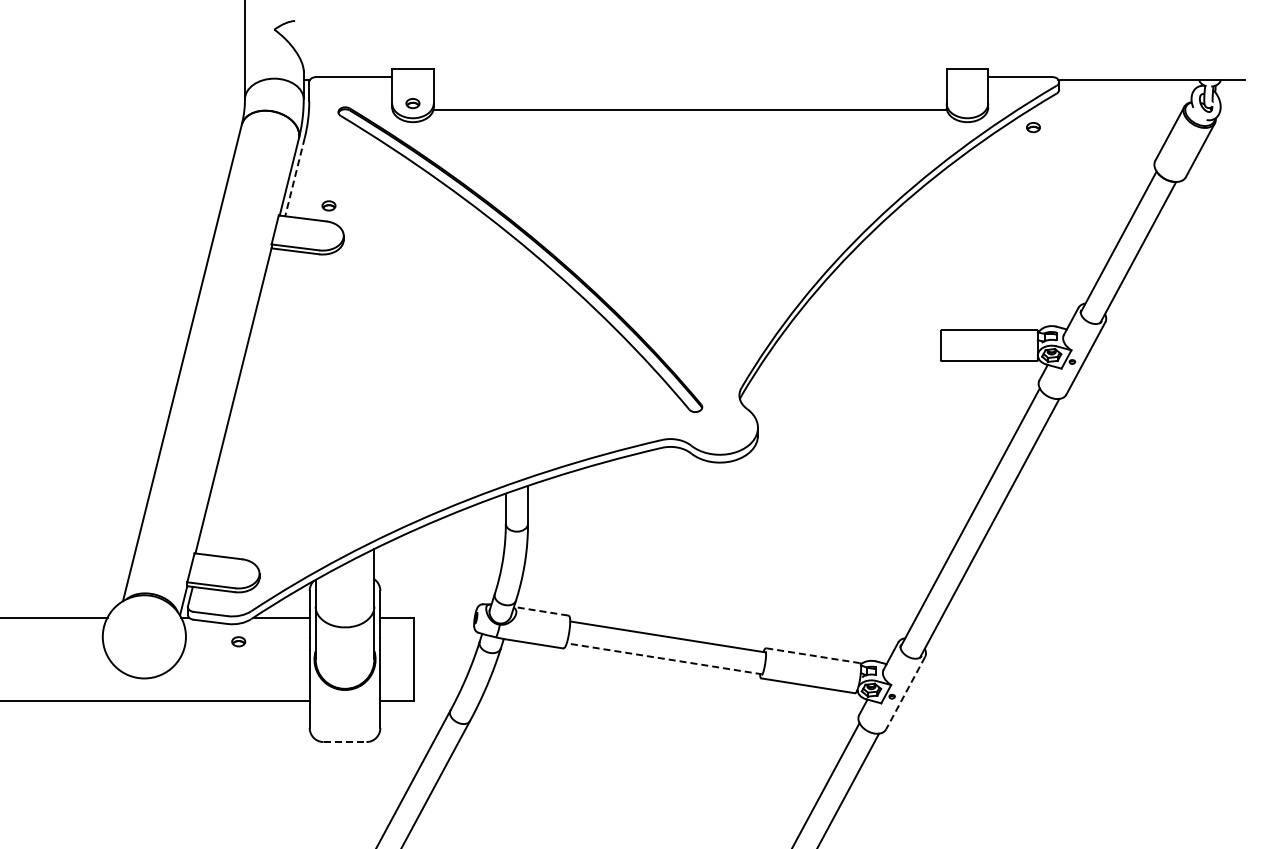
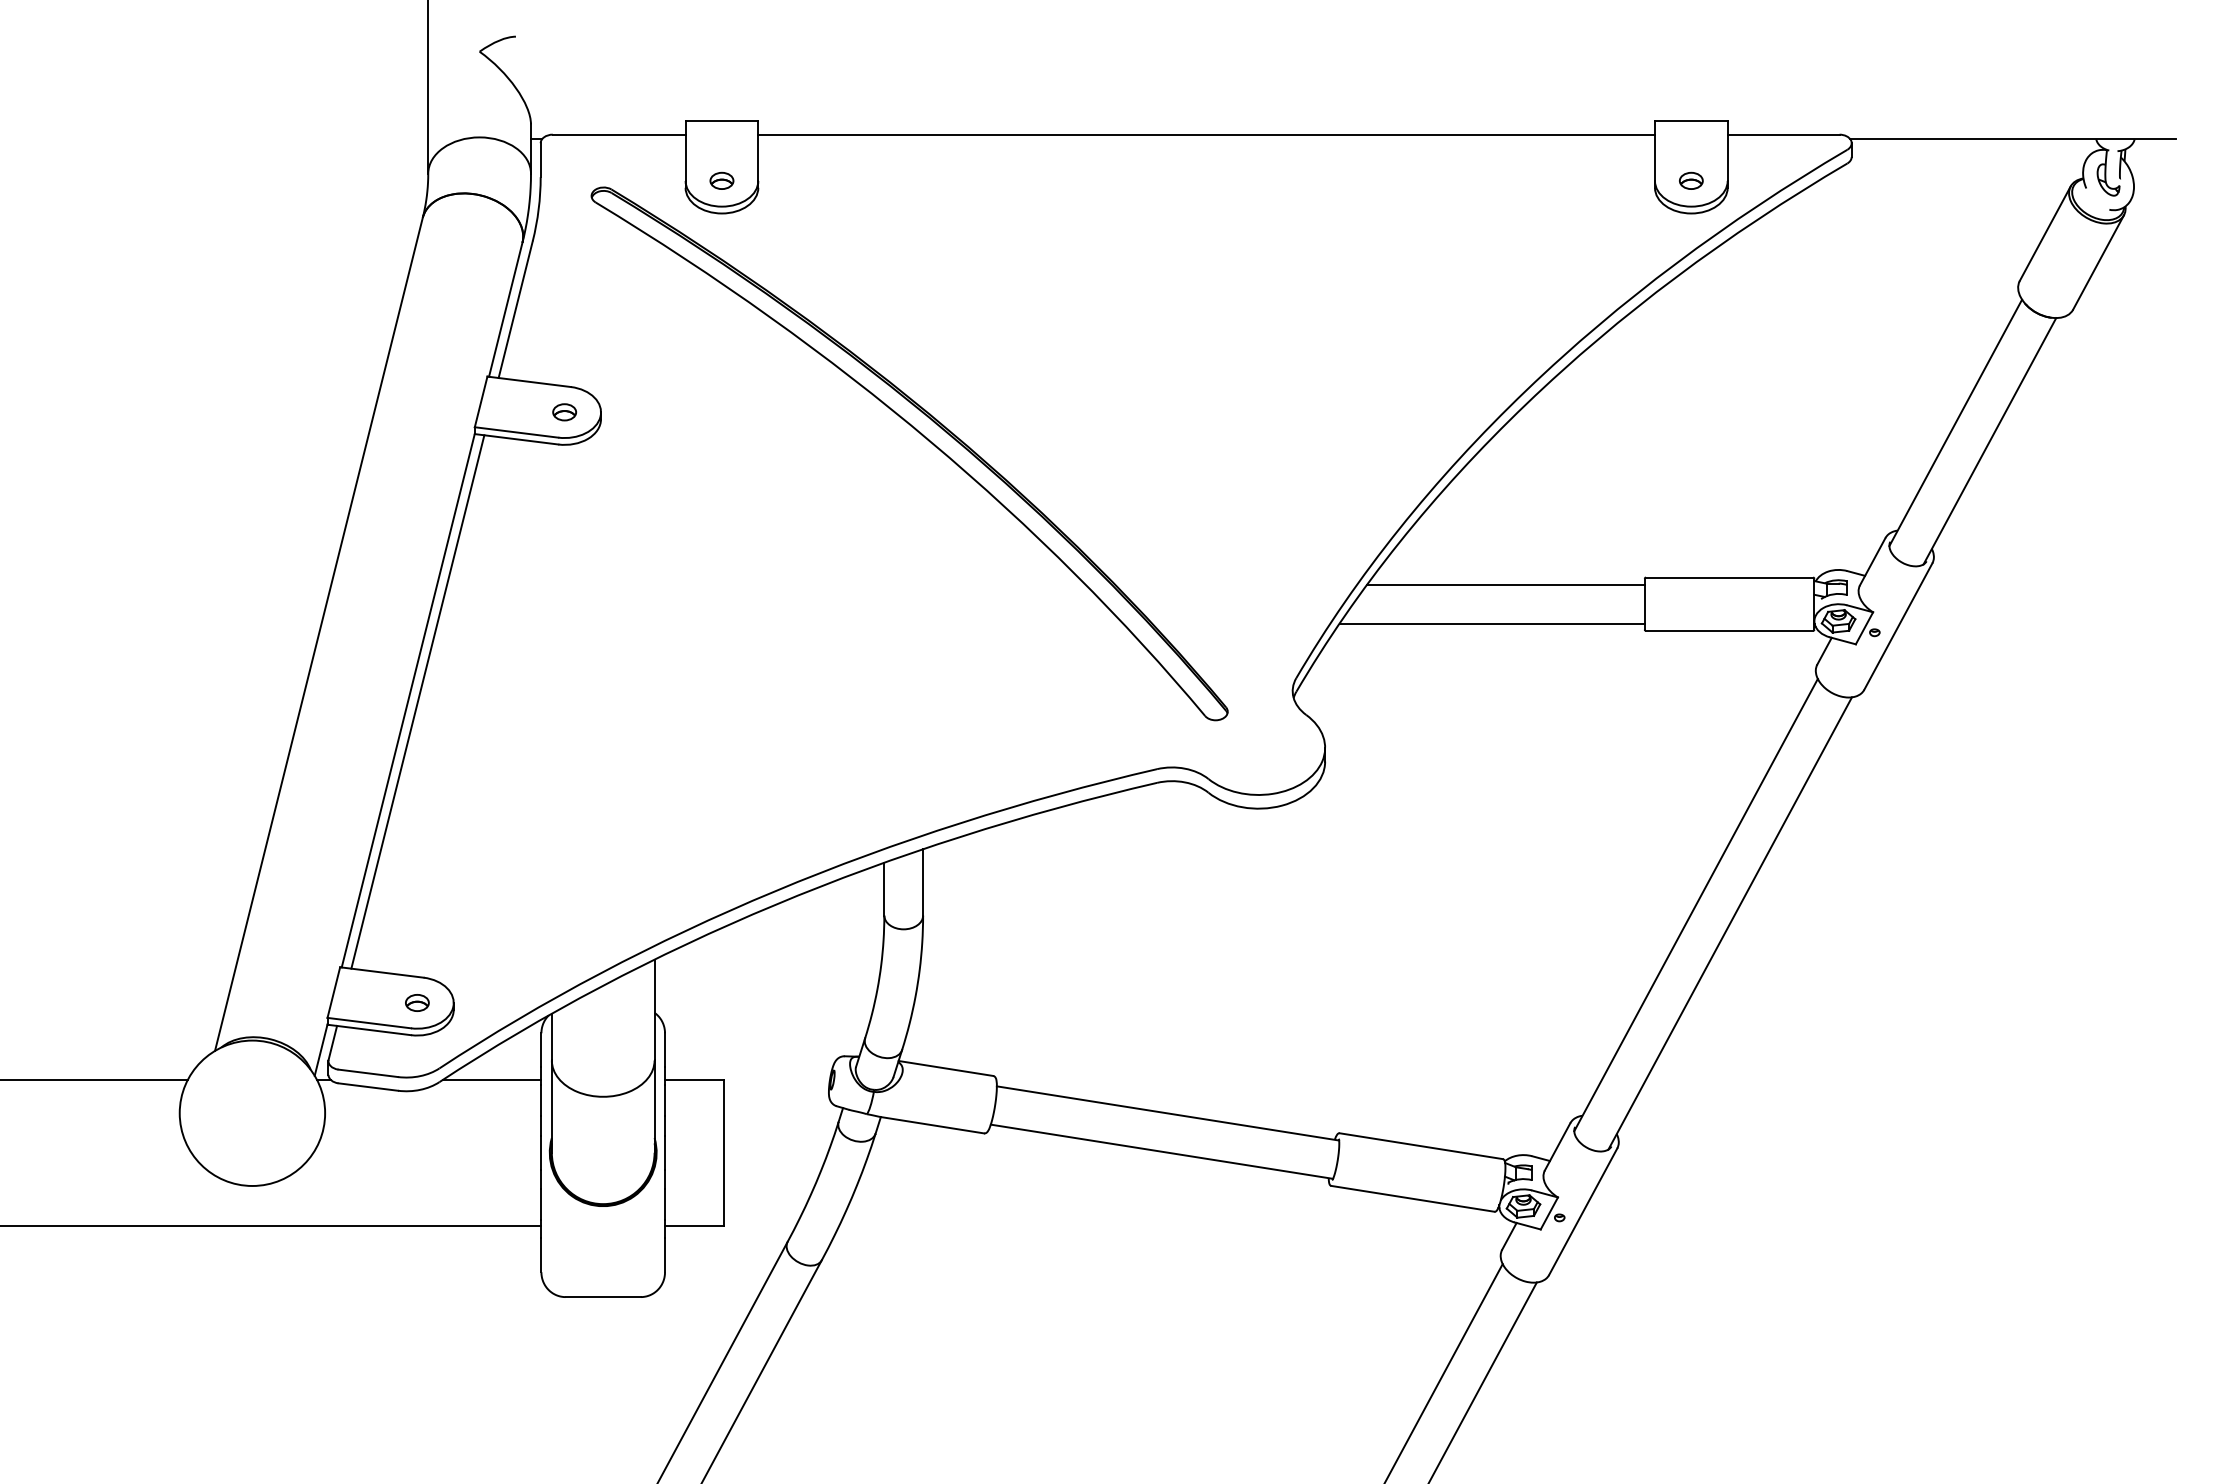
line: (689, 110) -> (1205, 135), moved
part: (1033, 127) -> (1691, 180), moved
line: (294, 177) -> (514, 310), dashed -> solid
part: (328, 205) -> (563, 411), moved
line: (860, 334) -> (1504, 584), added
line: (853, 356) -> (1492, 623), added
line: (238, 401) -> (416, 701), added
line: (540, 611) -> (944, 1068), dashed -> solid
part: (238, 641) -> (416, 1002), moved
line: (813, 655) -> (1422, 1145), dashed -> solid
line: (664, 658) -> (1161, 1151), dashed -> solid
line: (905, 693) -> (1583, 1212), dashed -> solid
line: (345, 742) -> (604, 1297), dashed -> solid

